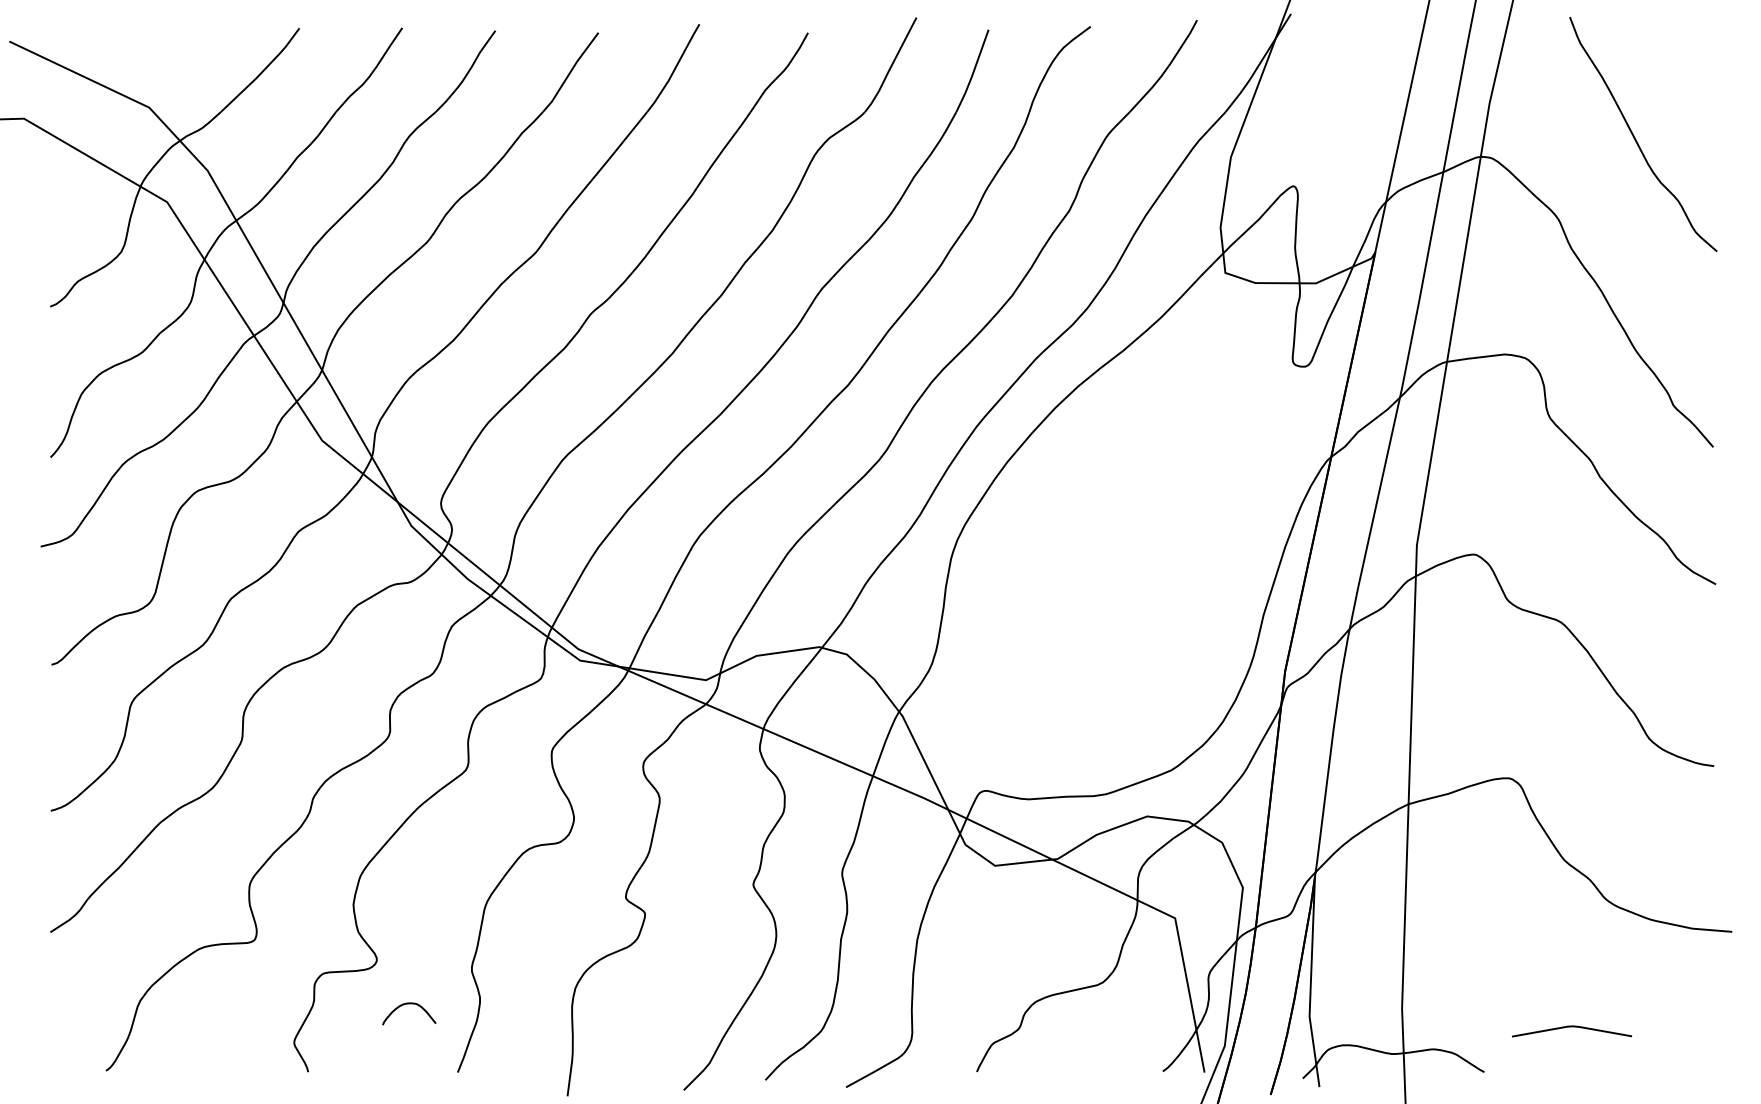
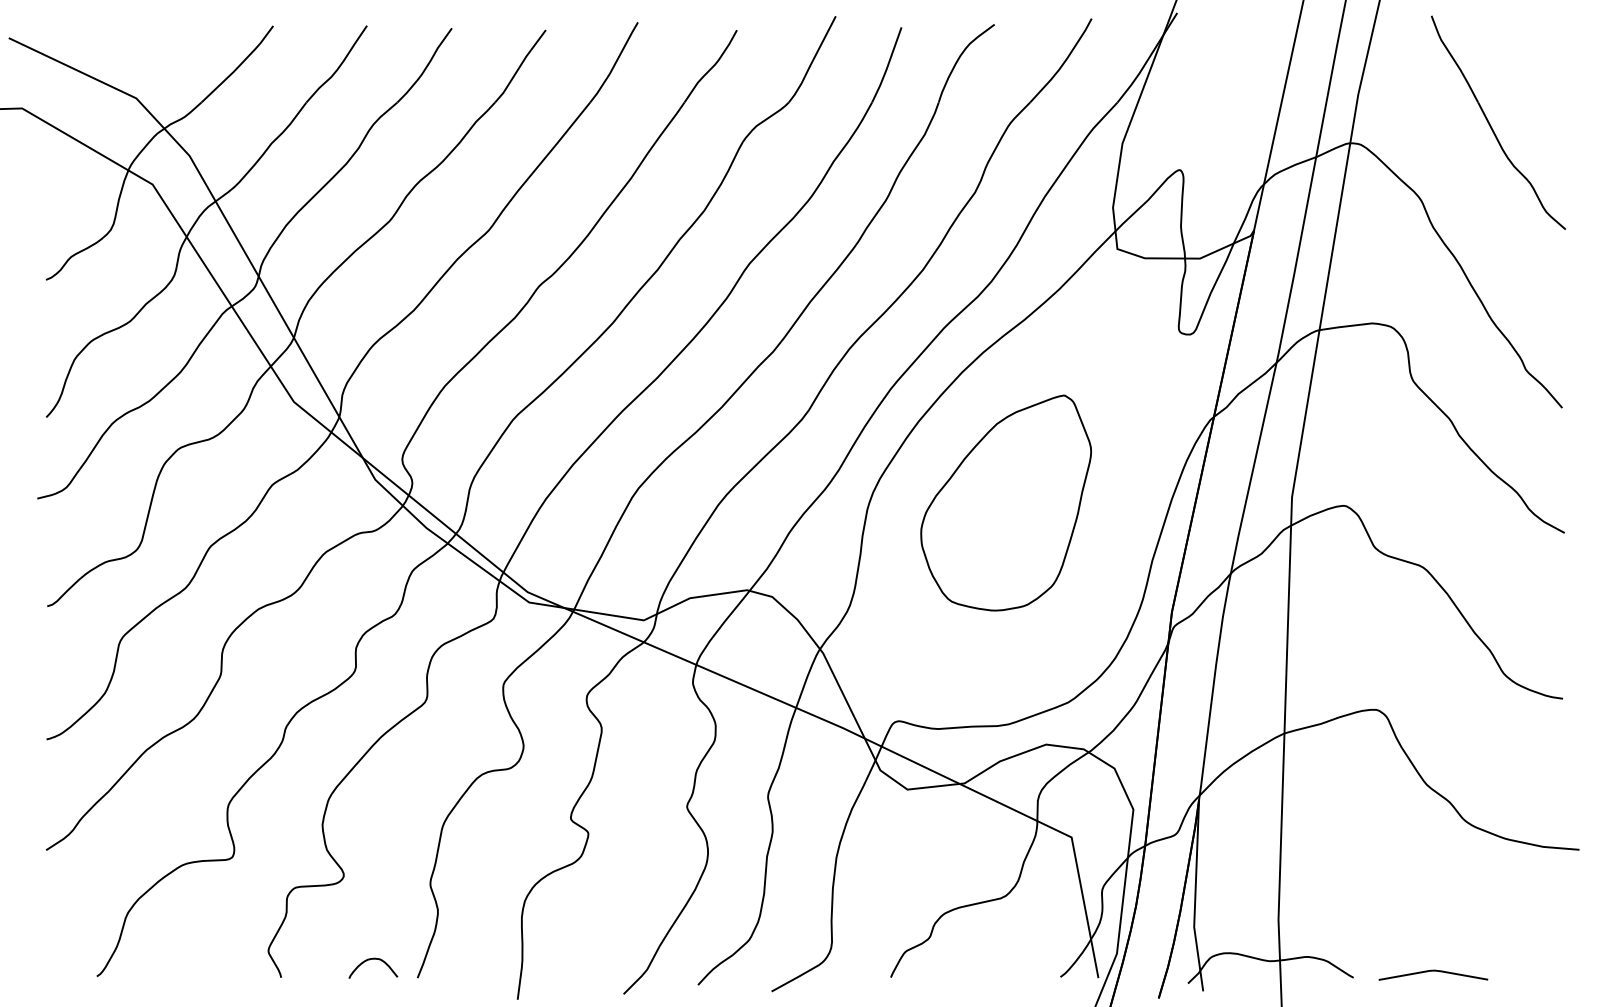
part: (1103, 551) -> (1006, 503), added
curve: (409, 1004) -> (373, 959), moved
line: (1571, 1027) -> (1432, 971), moved

